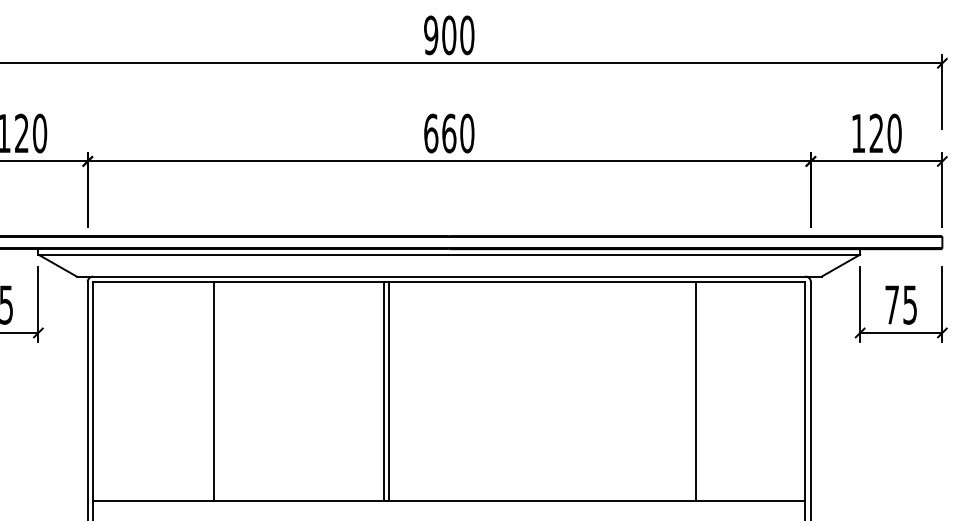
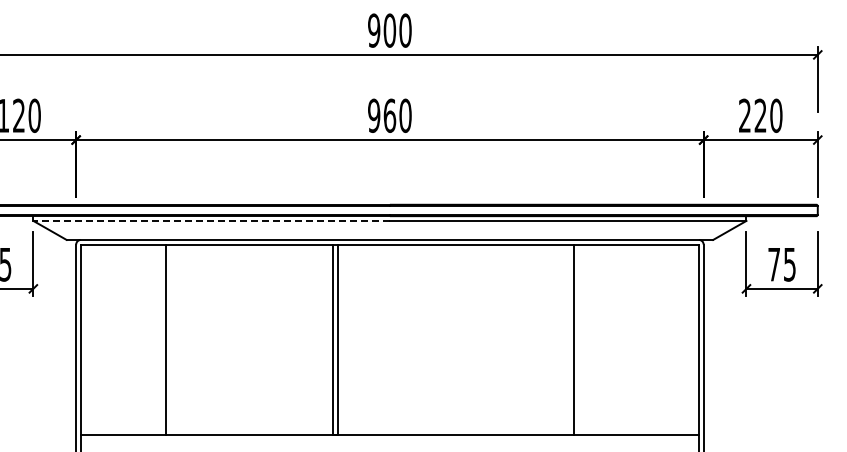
text: (431, 133) -> (374, 115), 660 -> 960
text: (857, 133) -> (744, 115), 120 -> 220
line: (243, 254) -> (211, 220), solid -> dashed
line: (213, 391) -> (165, 339), moved
line: (695, 391) -> (573, 339), moved

